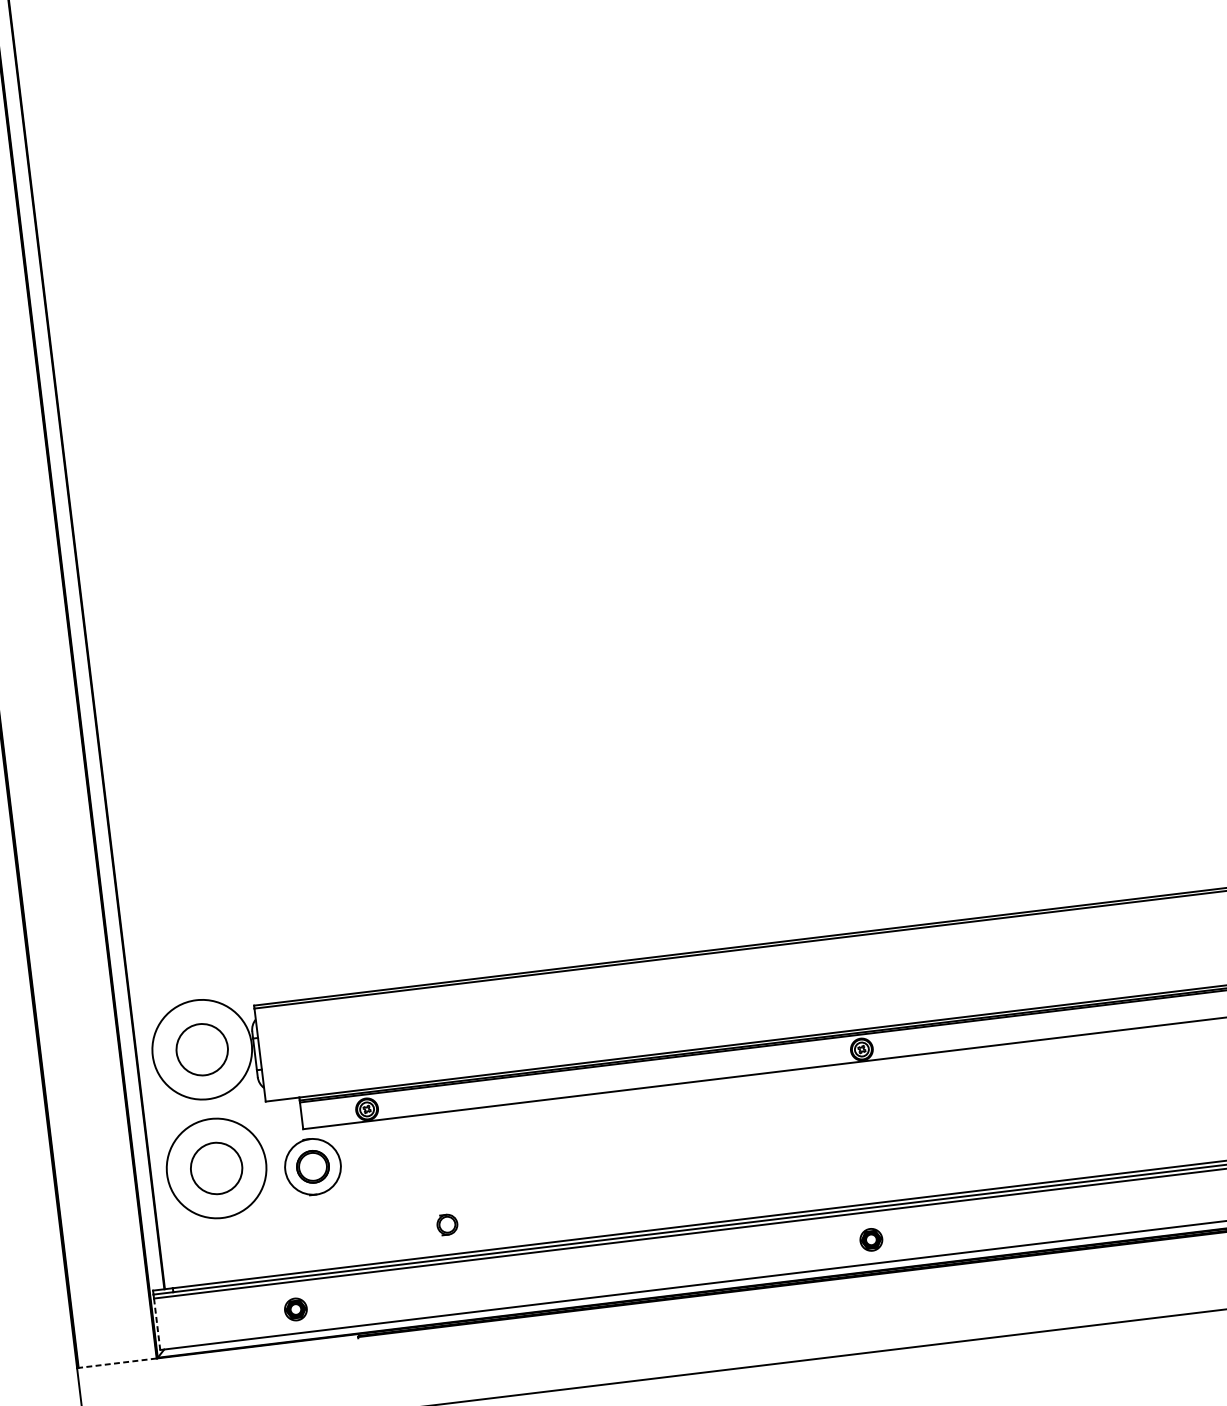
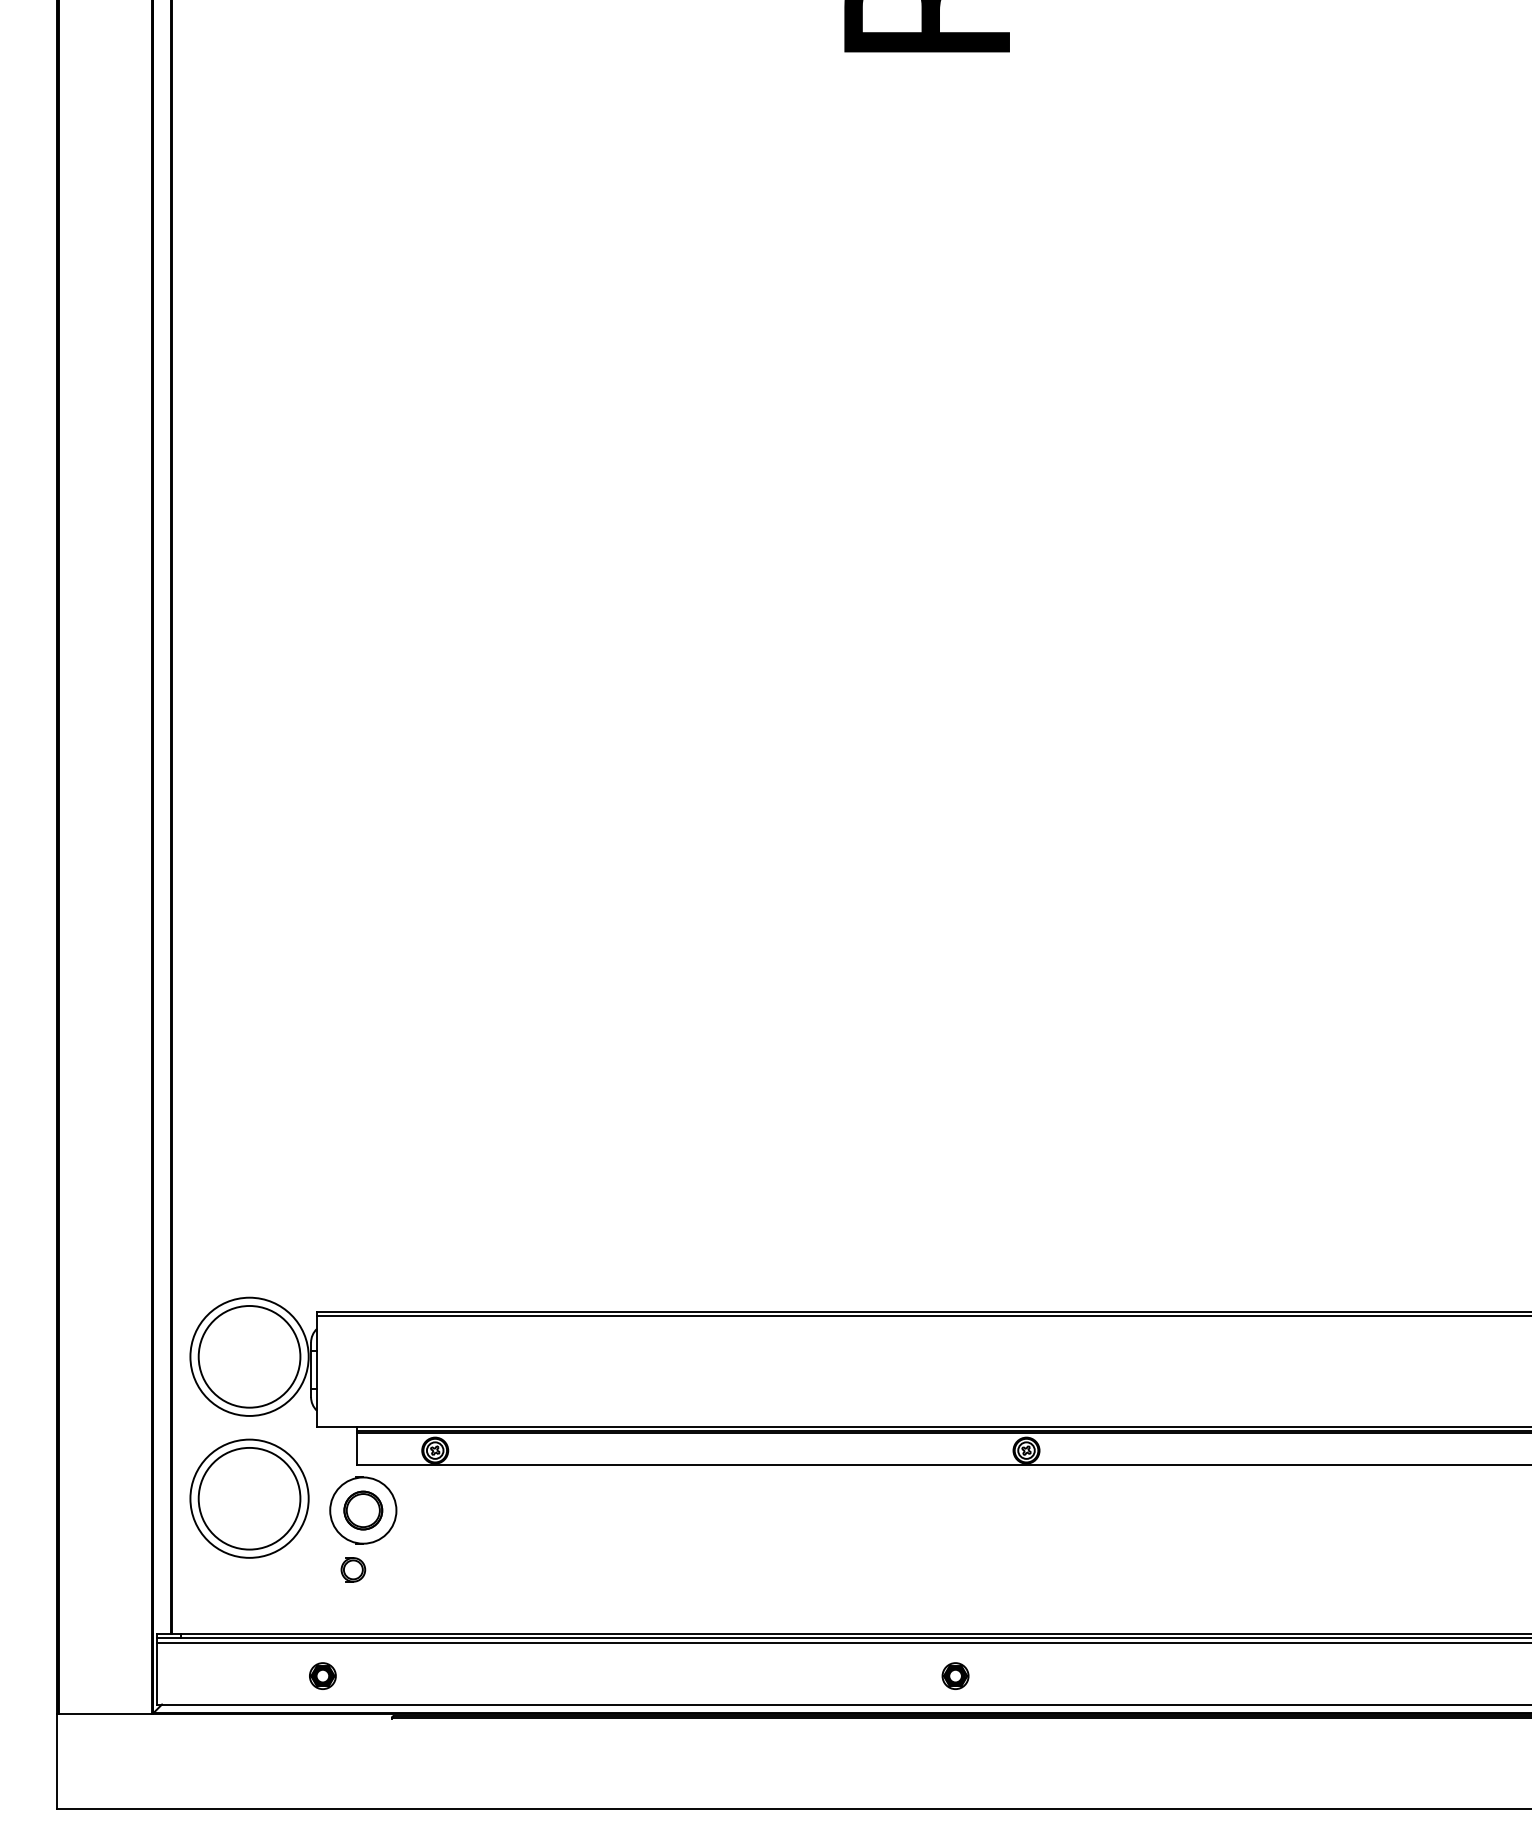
circle: (202, 1049) -> (249, 1356), size x1.67
circle: (216, 1168) -> (249, 1498), size x1.67
part: (447, 1224) -> (353, 1569), moved
part: (871, 1239) -> (955, 1675), moved
line: (157, 1324) -> (157, 1673), dashed -> solid
line: (117, 1362) -> (105, 1713), dashed -> solid

